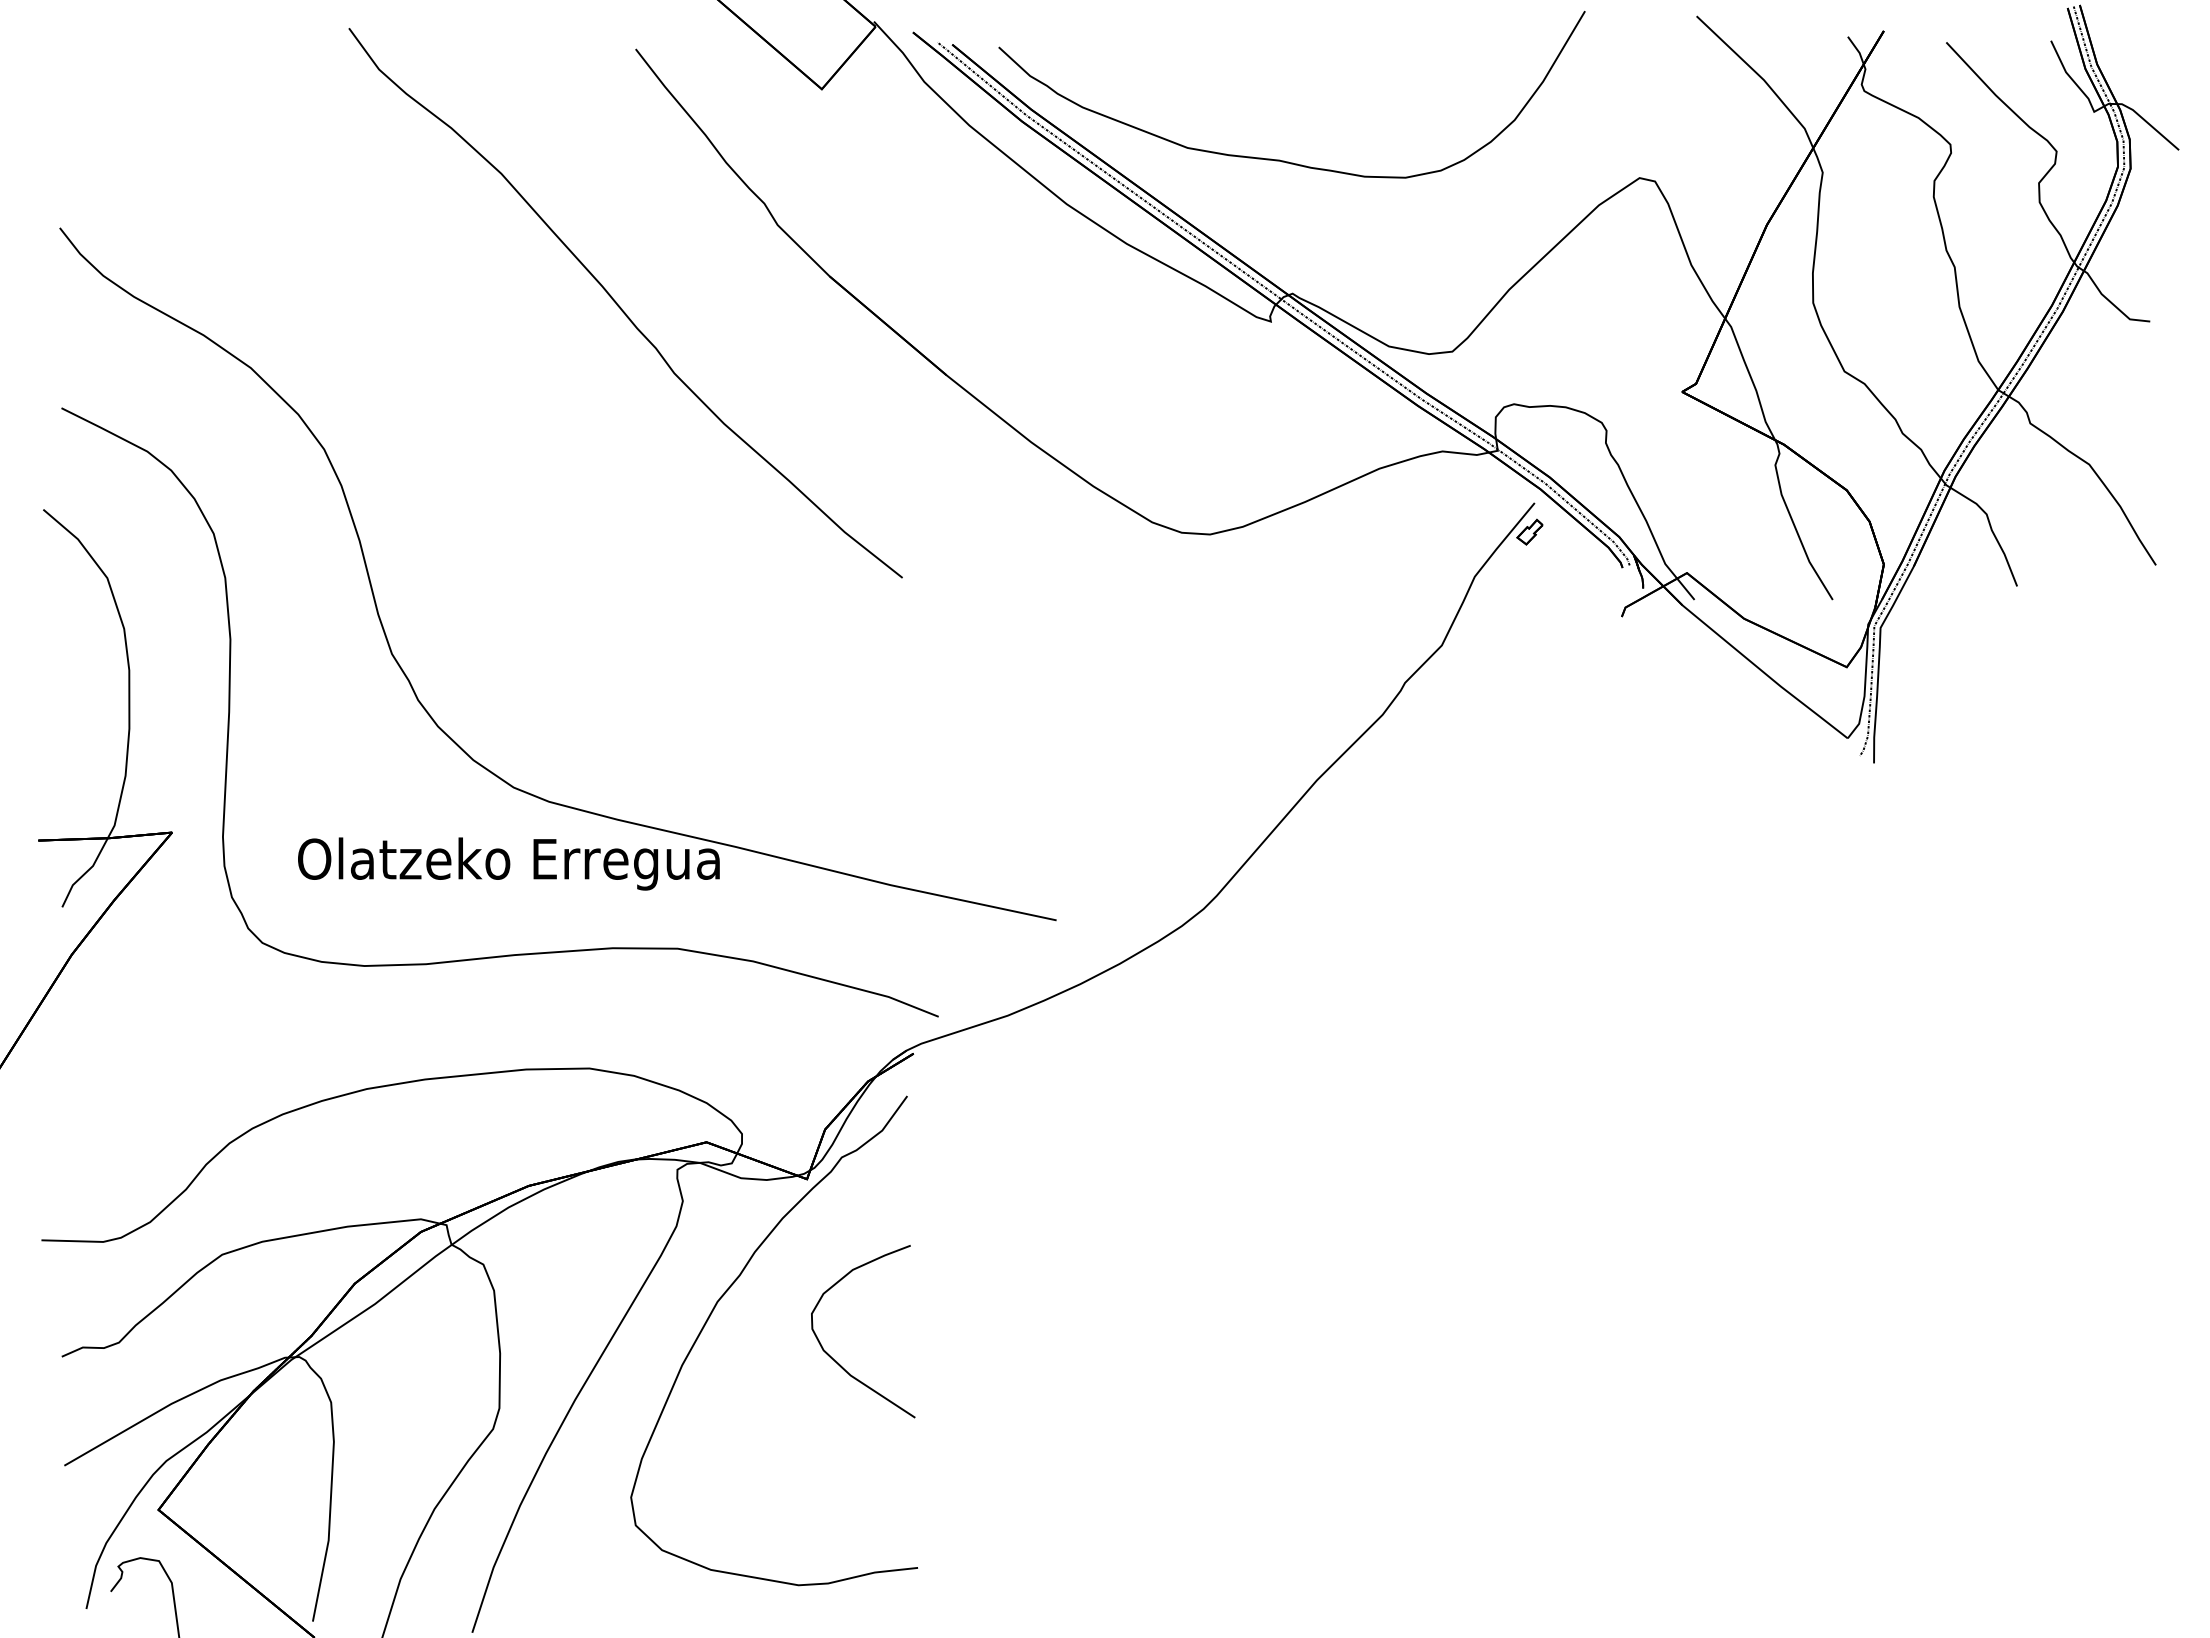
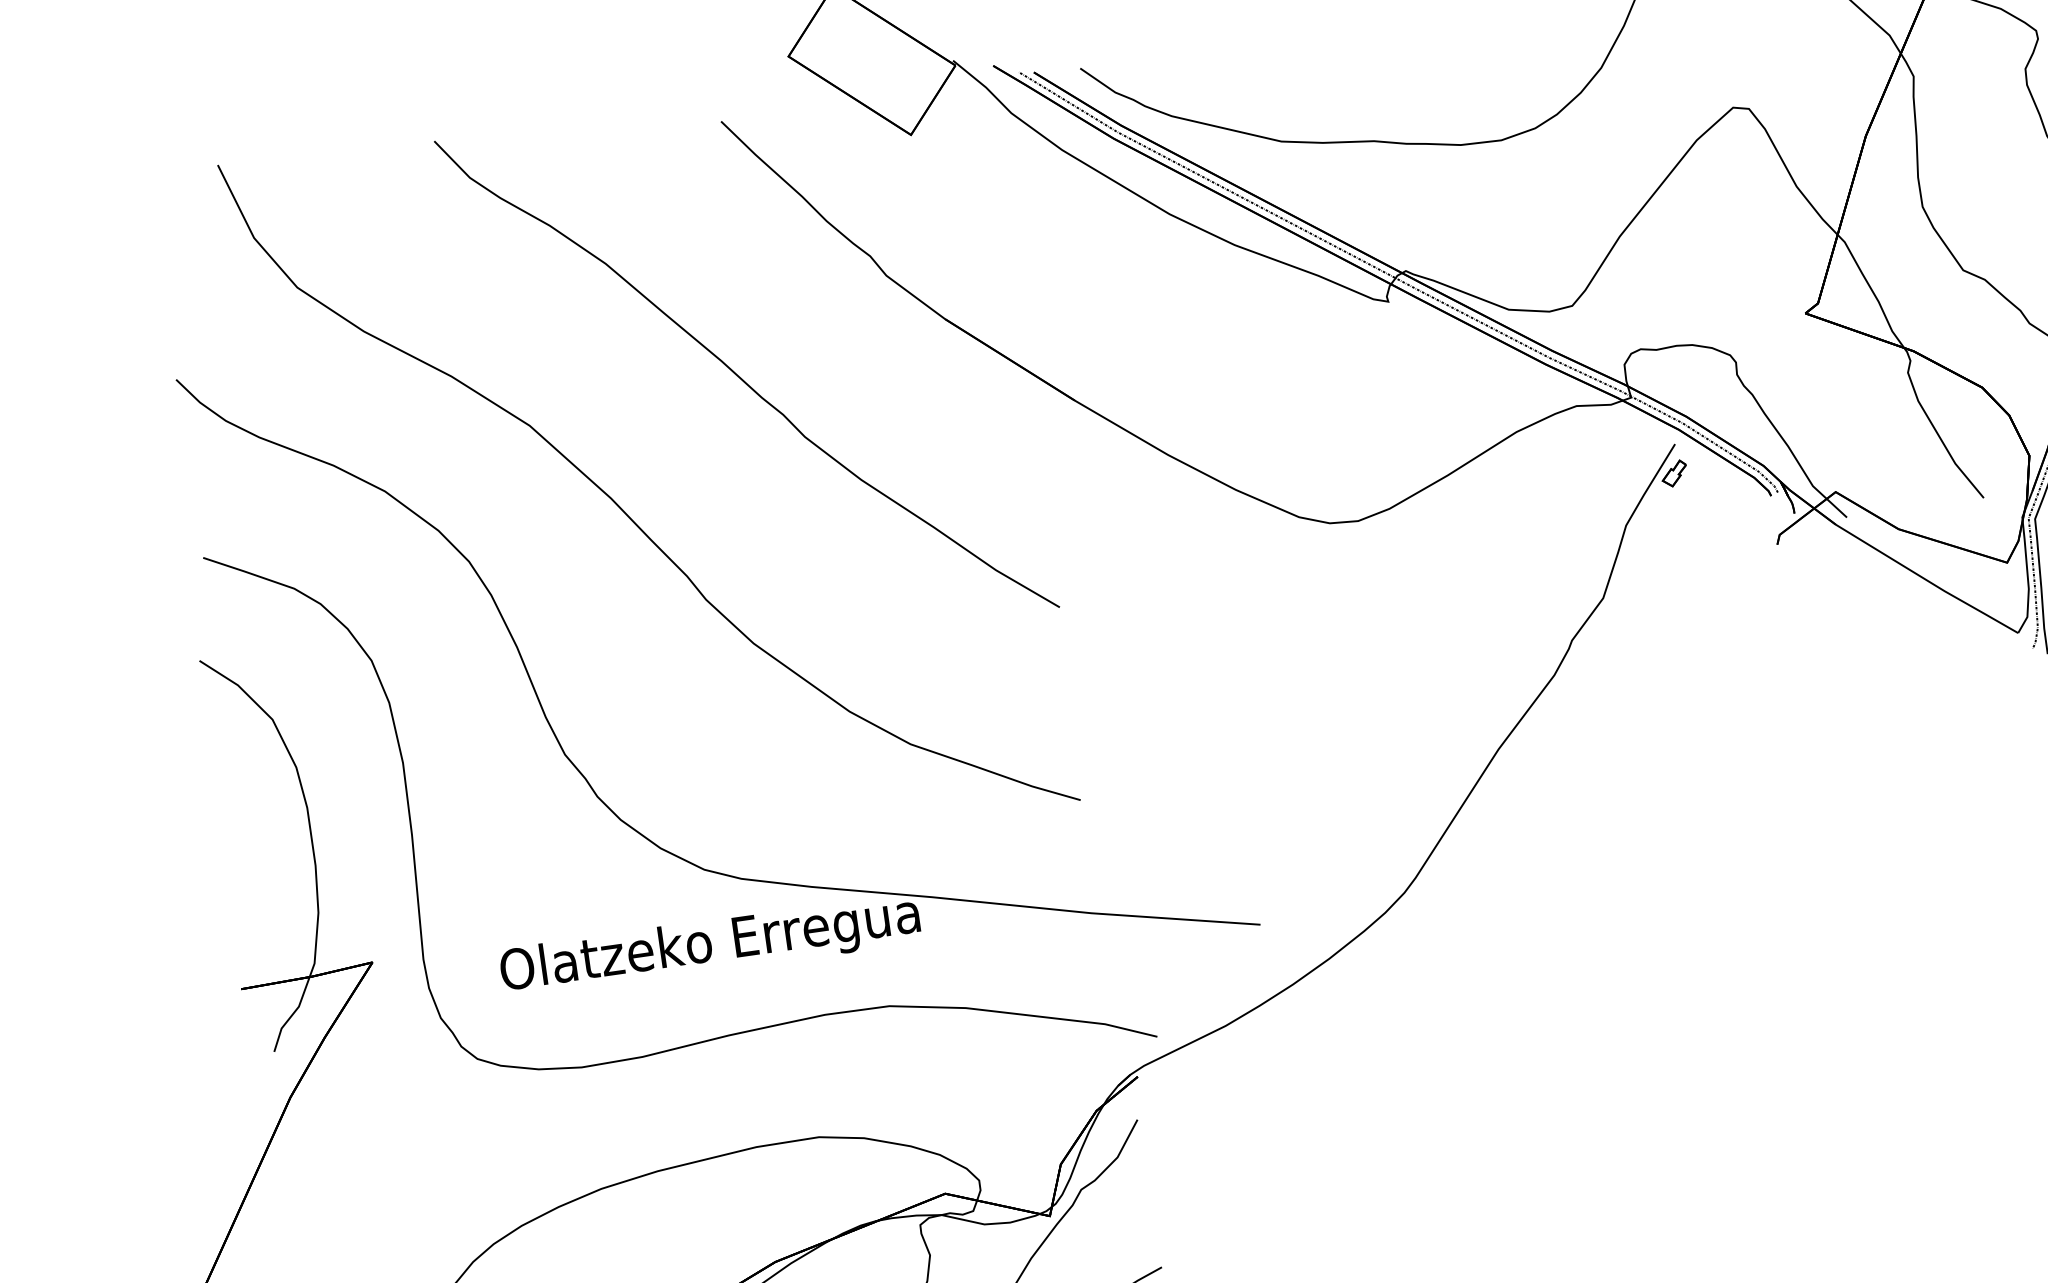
part: (483, 418) -> (622, 508), added

